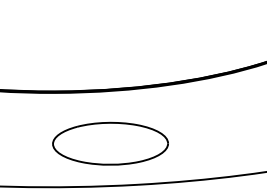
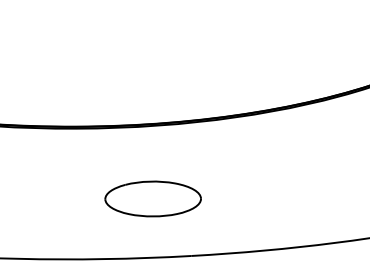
part: (110, 143) -> (153, 198), size x0.6

